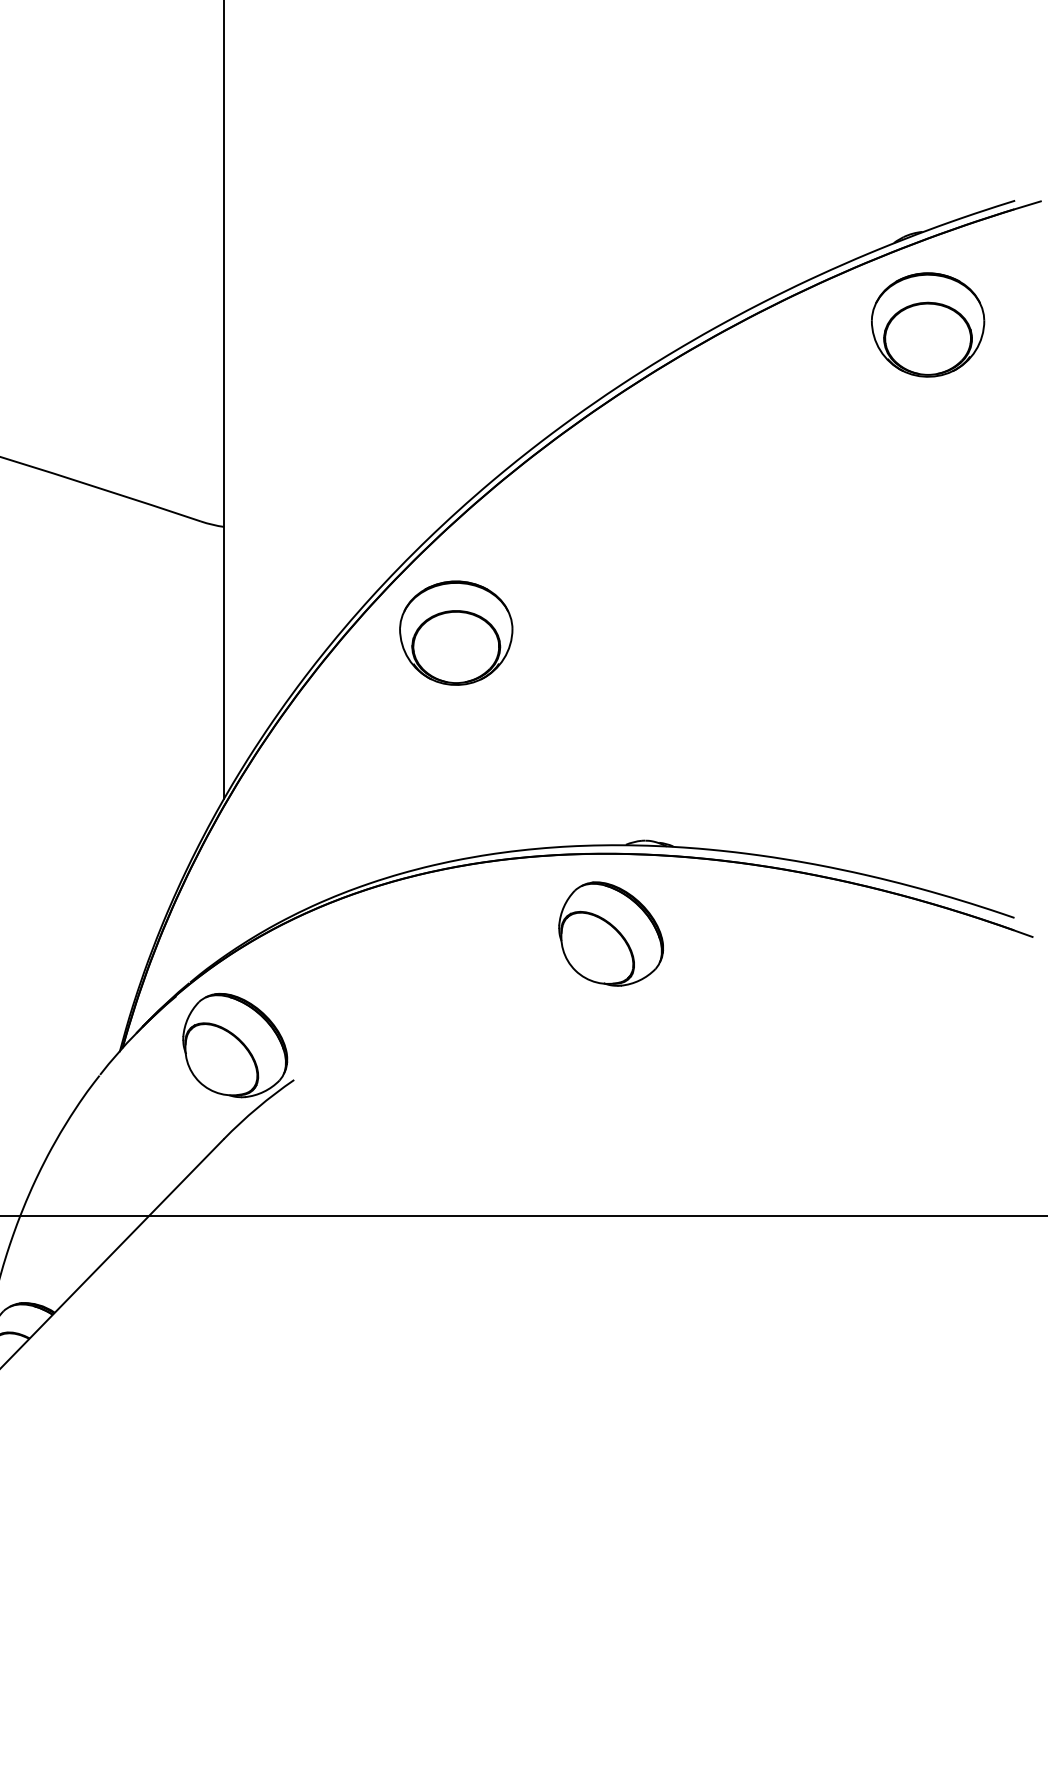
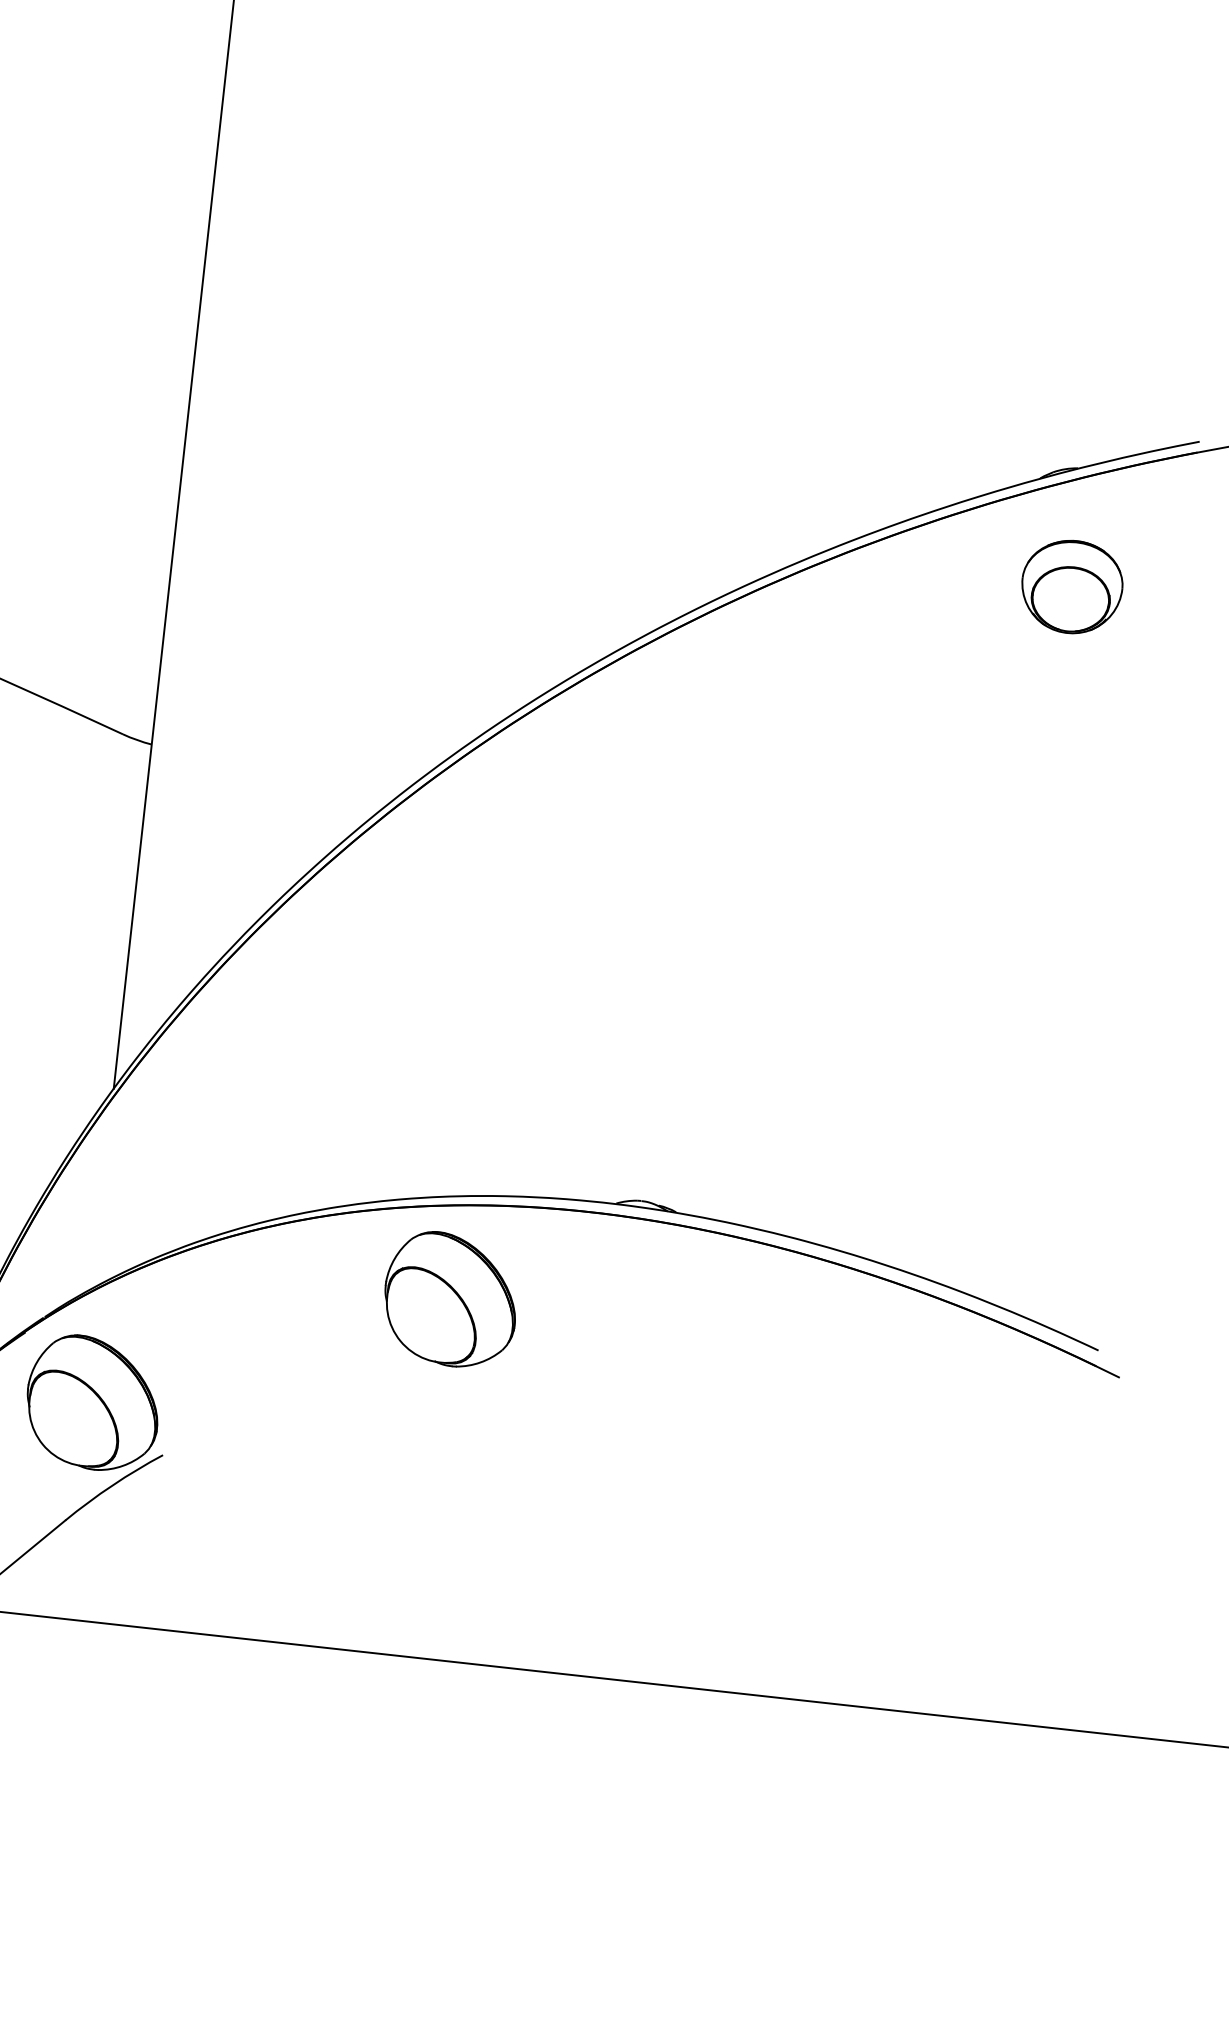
part: (928, 324) -> (1072, 586), size x0.7
part: (456, 632) -> (431, 910), removed
part: (611, 933) -> (451, 1299), moved

